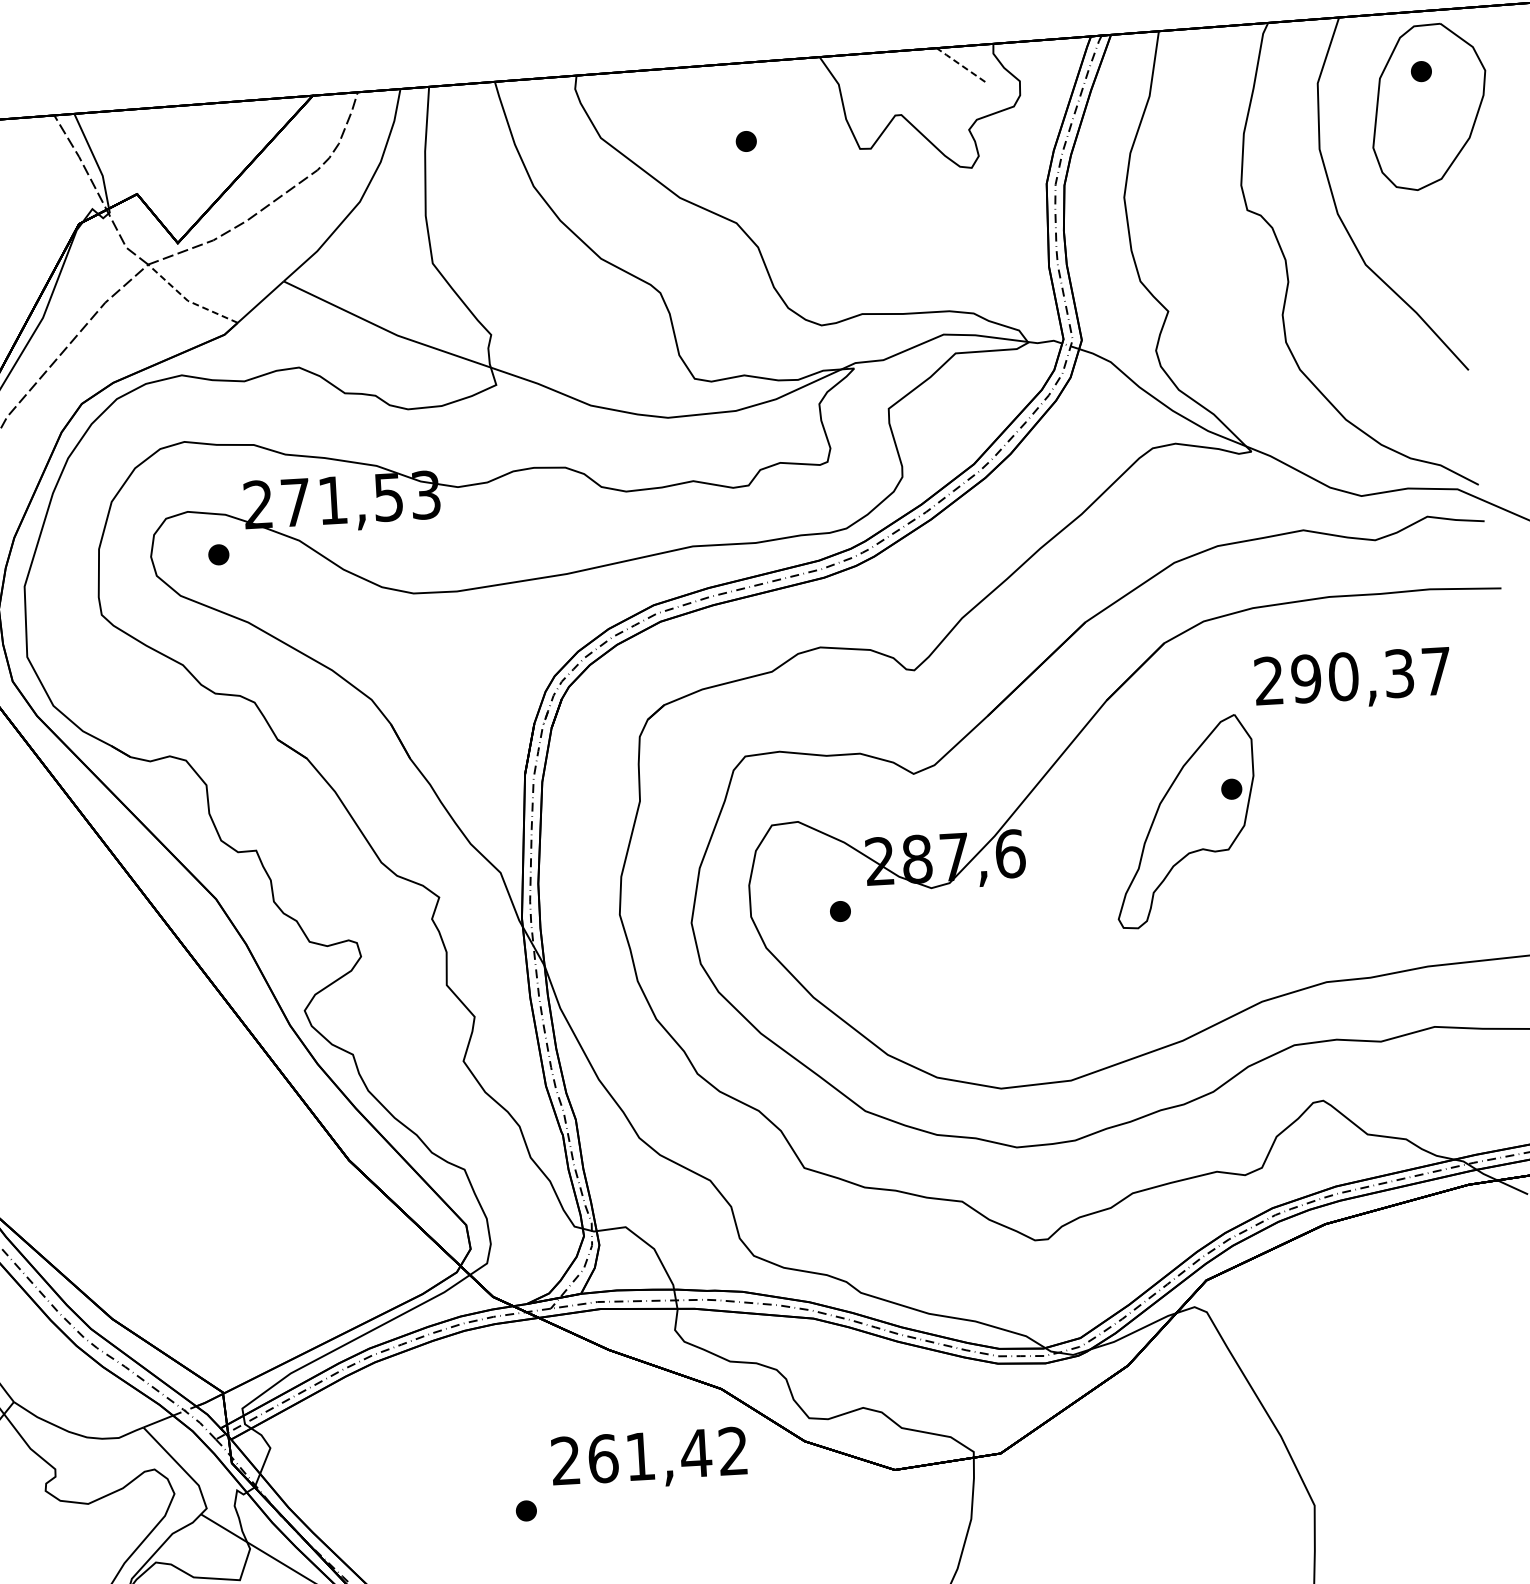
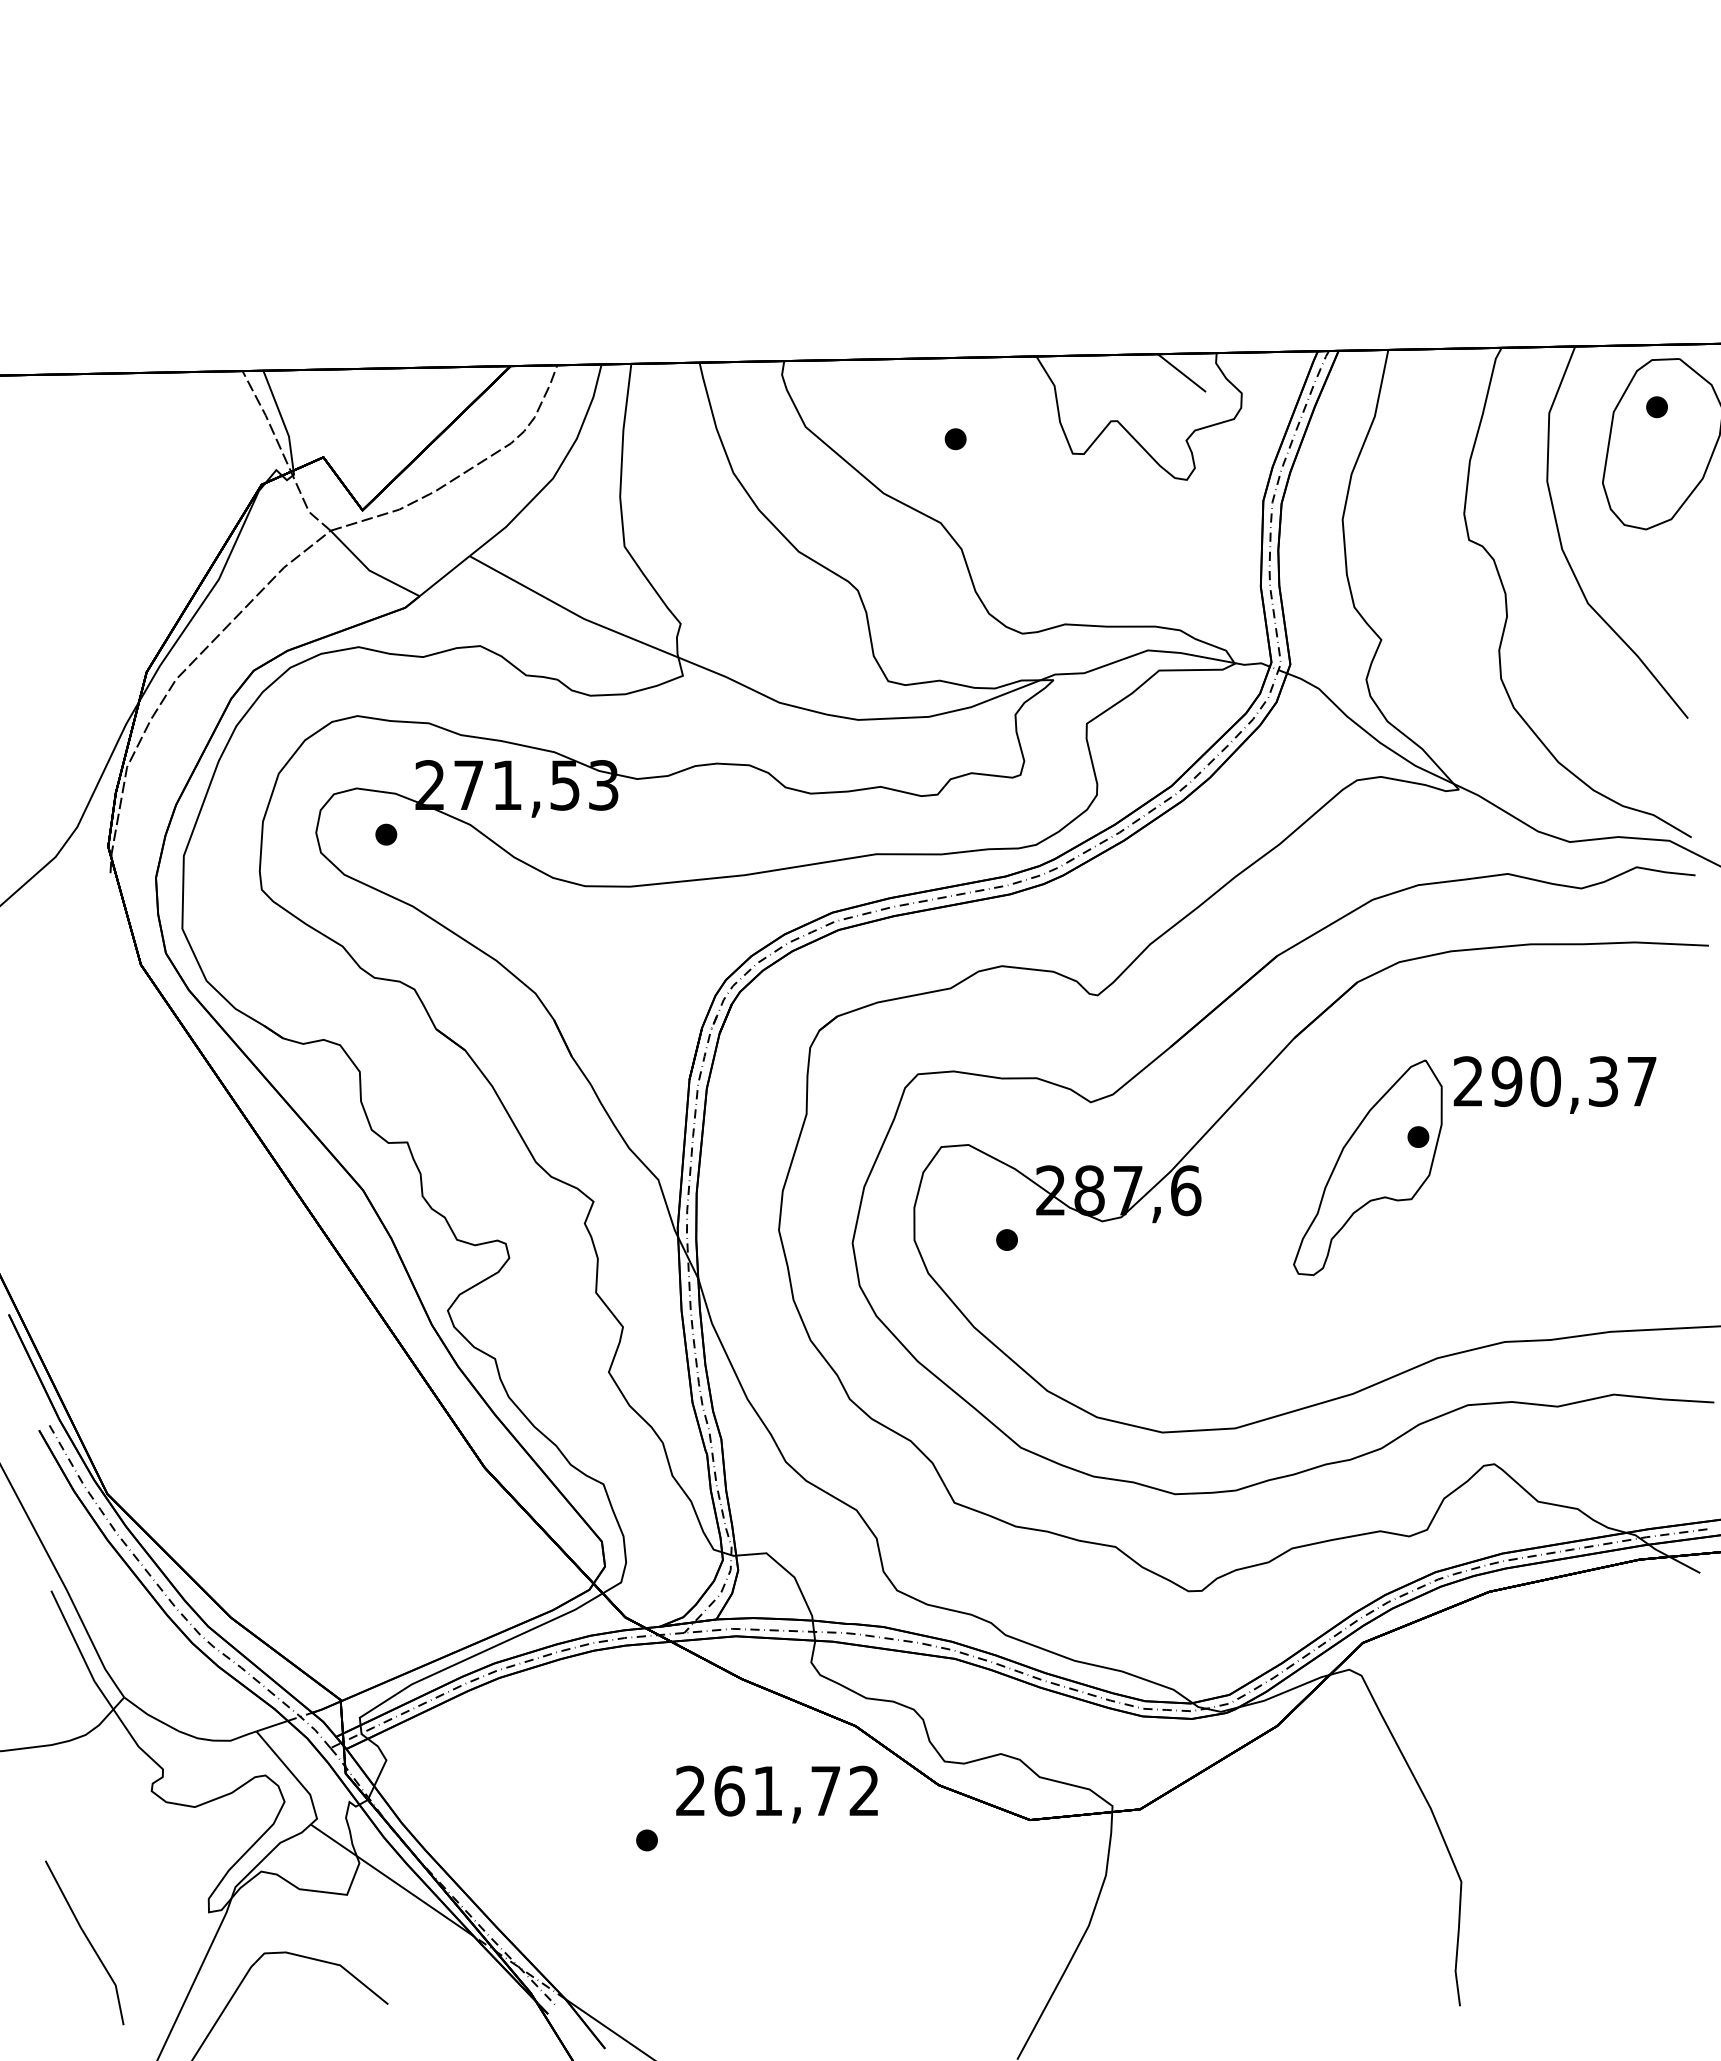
line: (959, 64) -> (1180, 372), dashed -> solid
line: (187, 300) -> (369, 570), dashed -> solid
text: (1352, 679) -> (1554, 1084), moved
text: (695, 1452) -> (825, 1790), 261,42 -> 261,72

